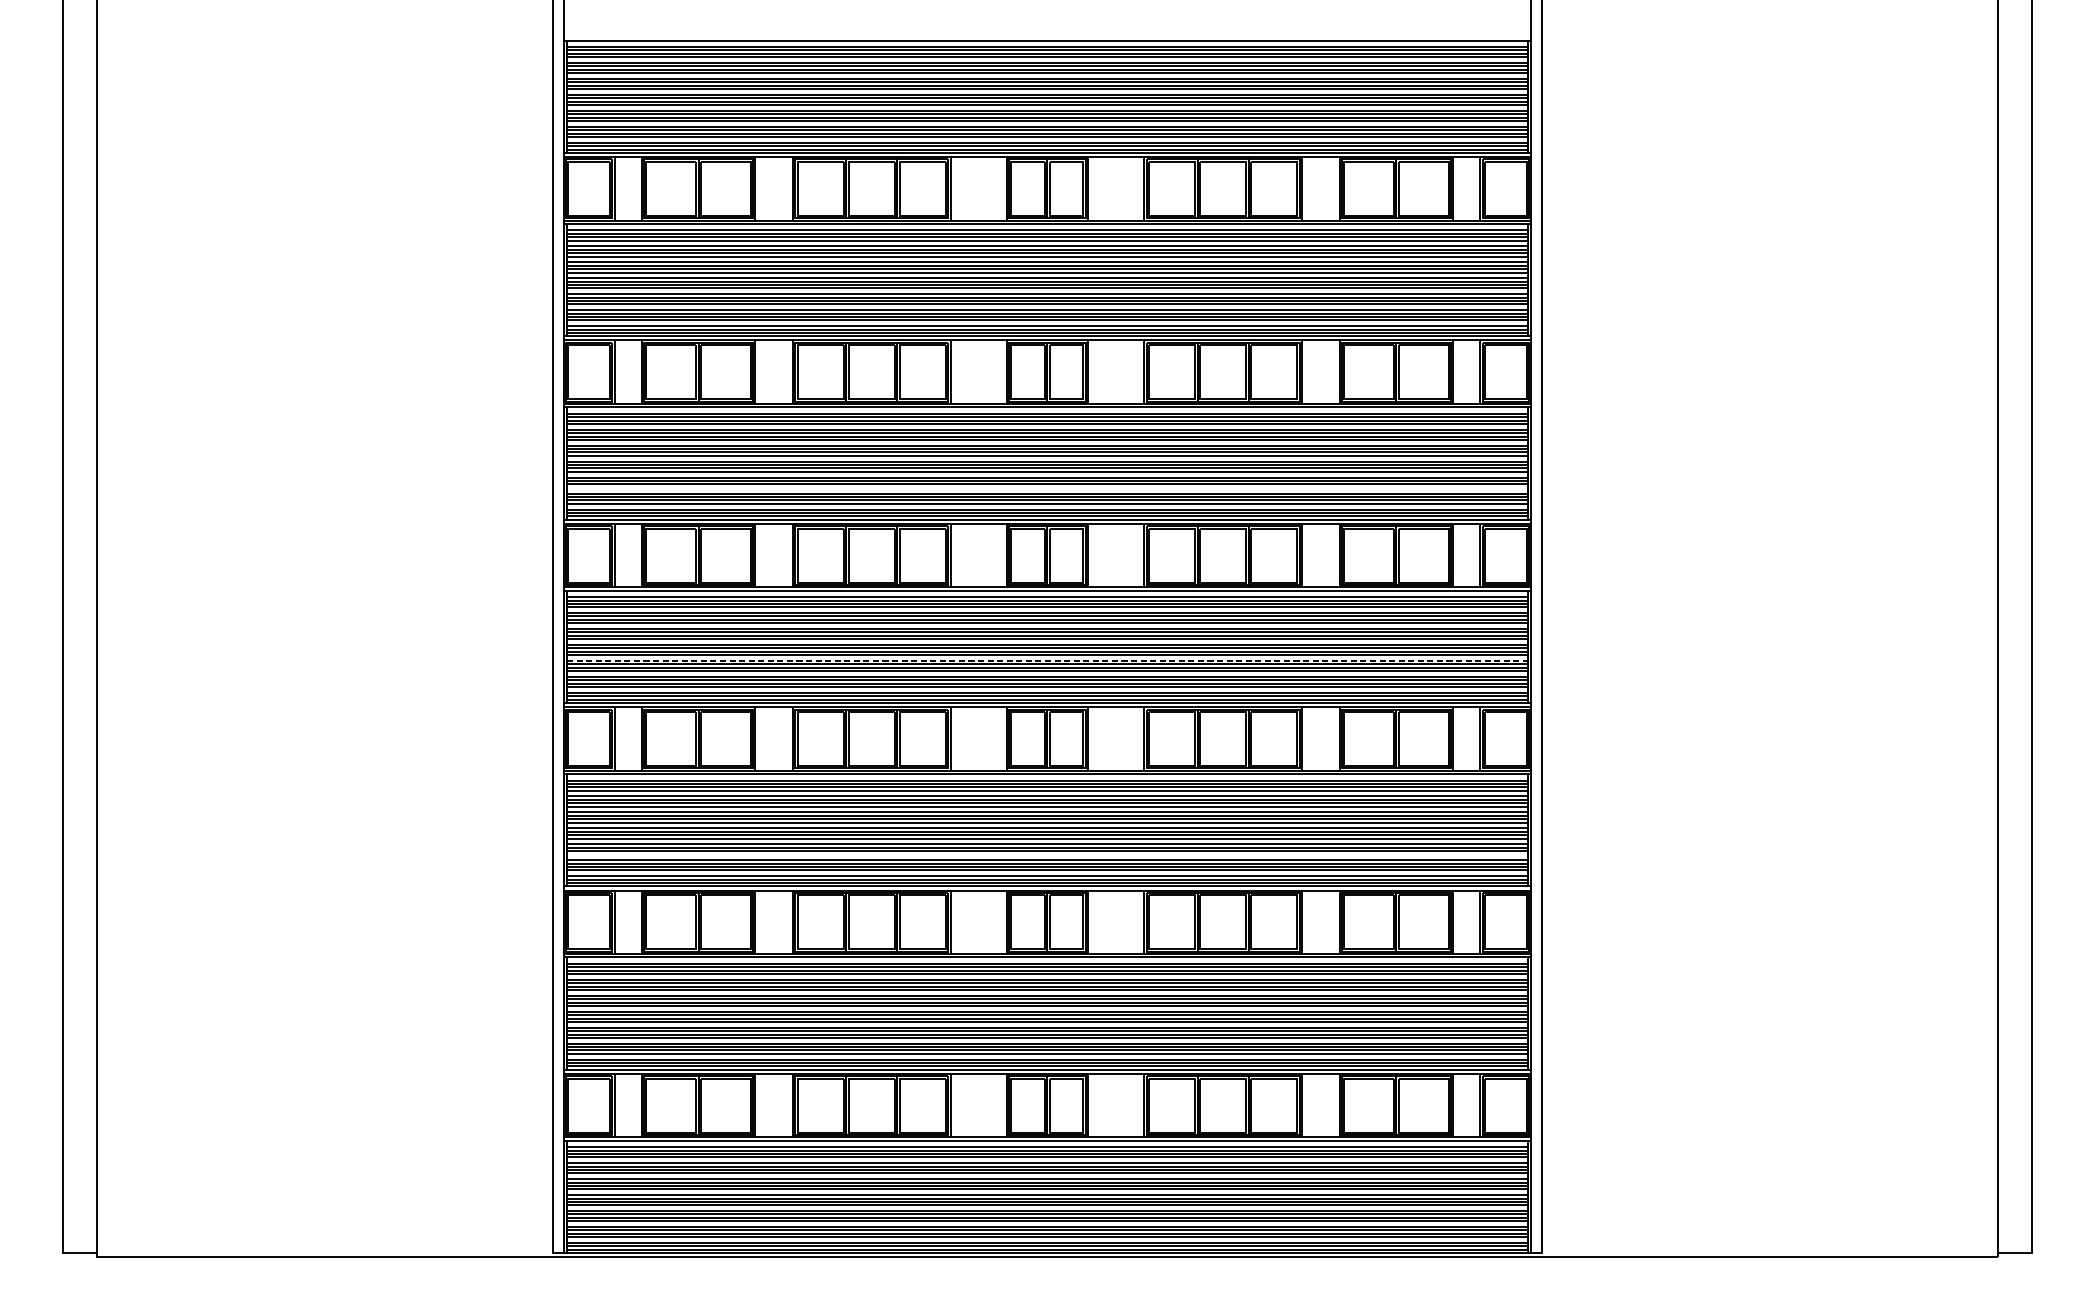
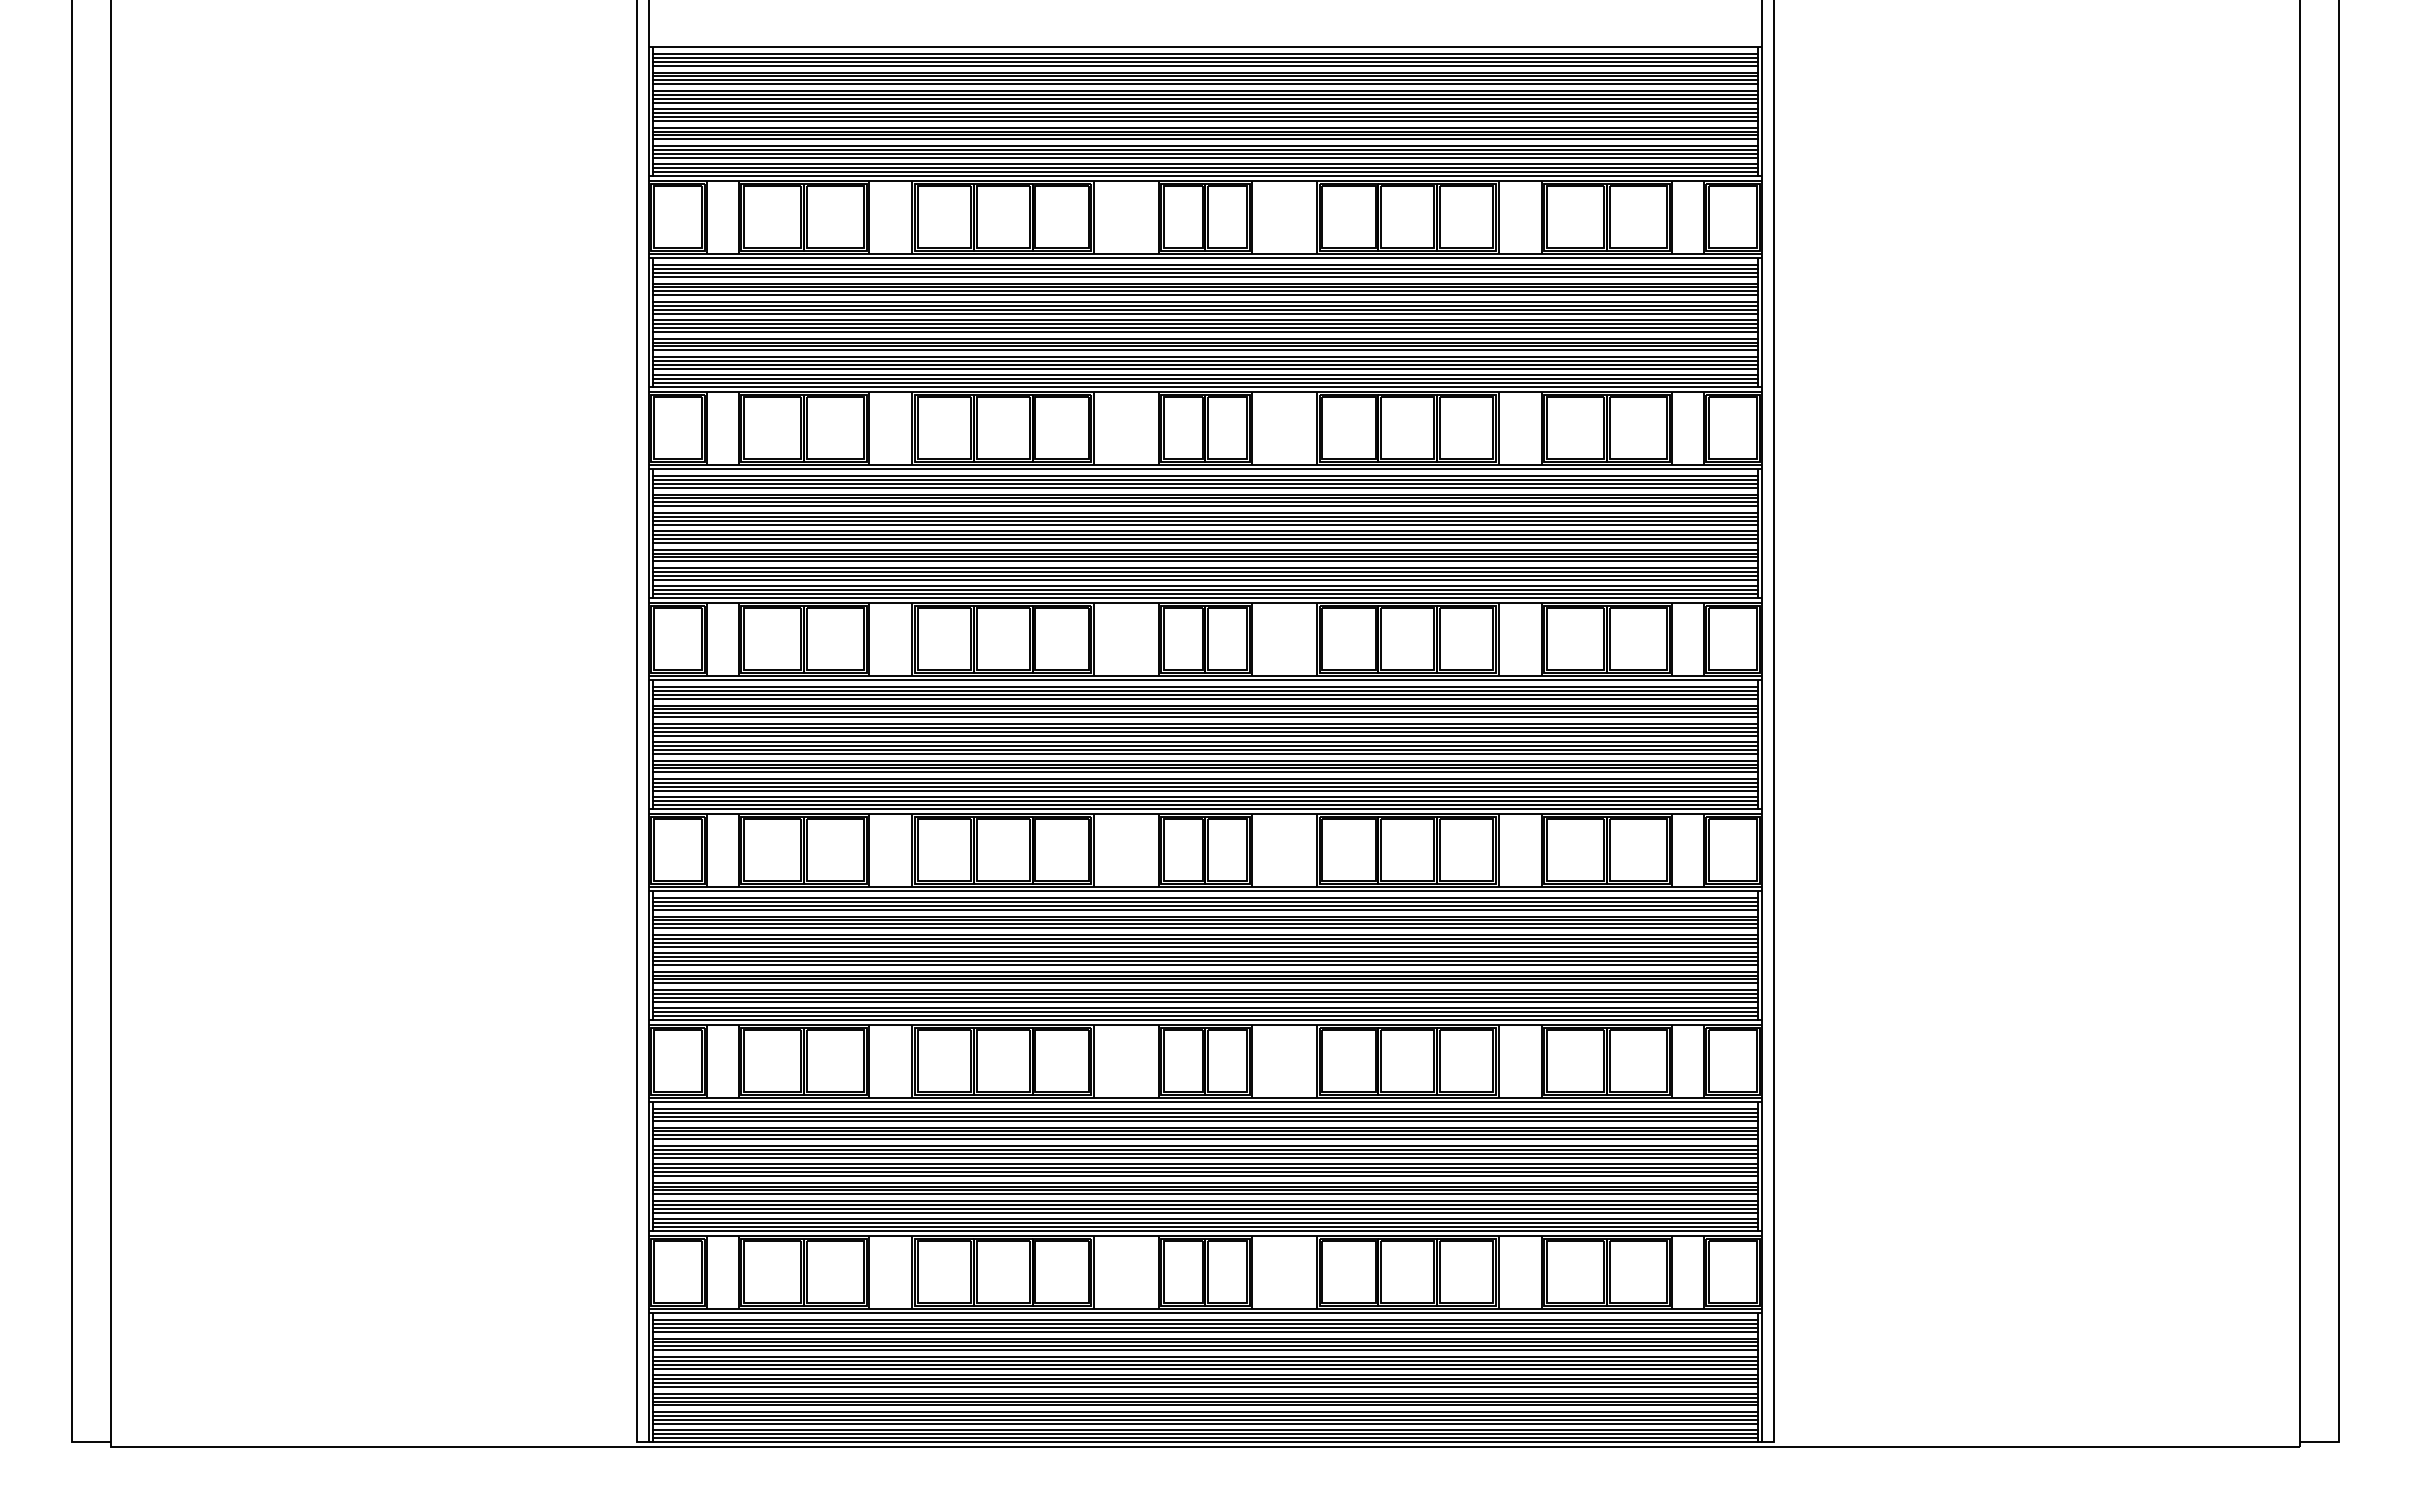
line: (1047, 487) -> (1205, 561), added
line: (1047, 660) -> (1205, 760), dashed -> solid
line: (1047, 854) -> (1205, 983), added

